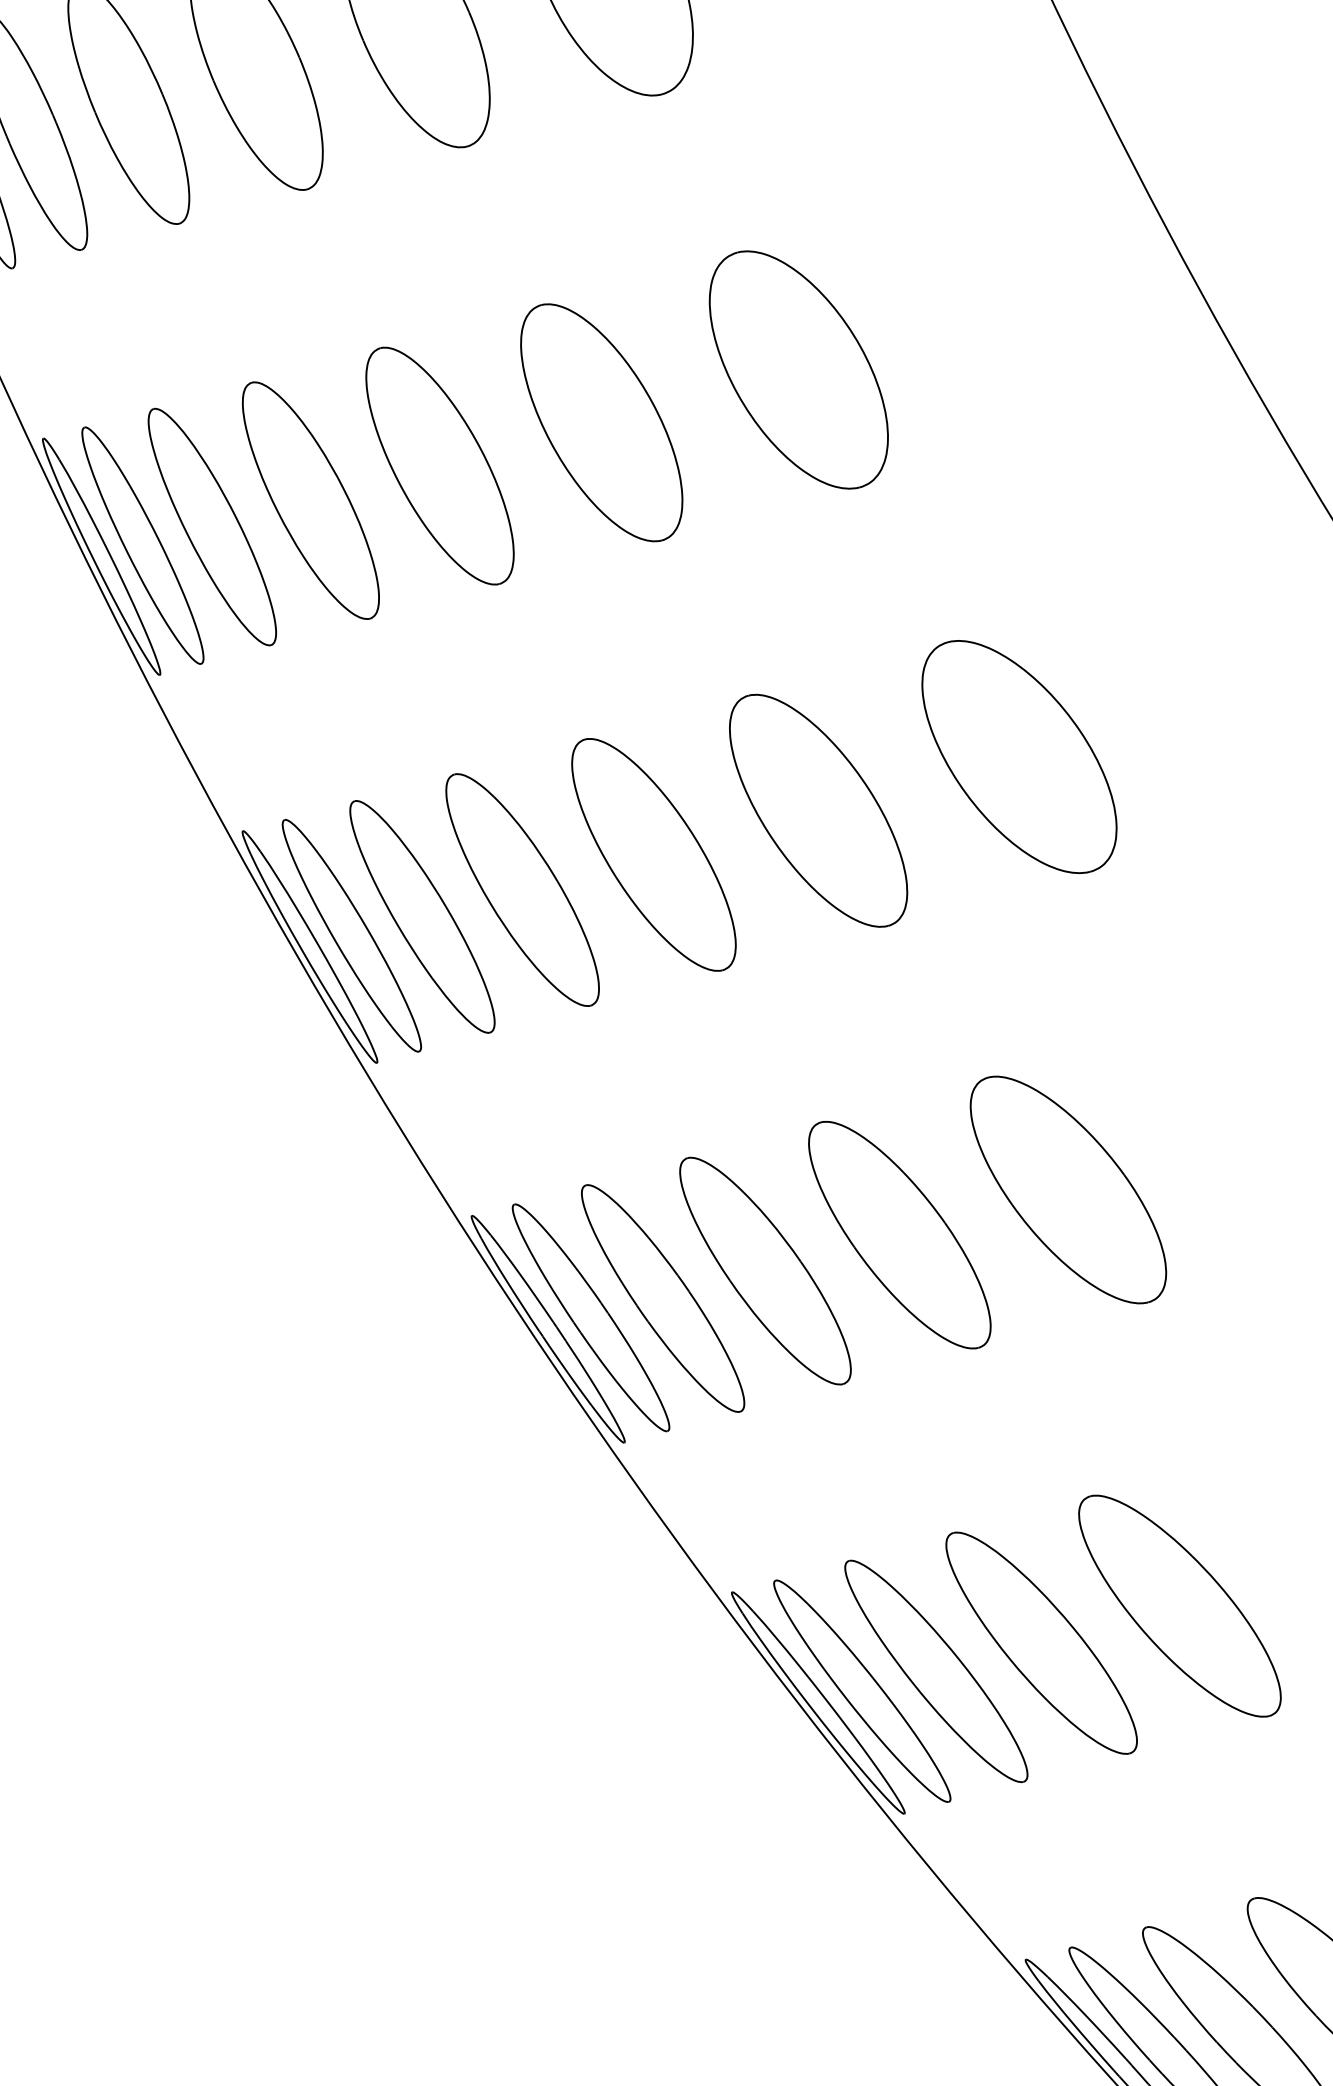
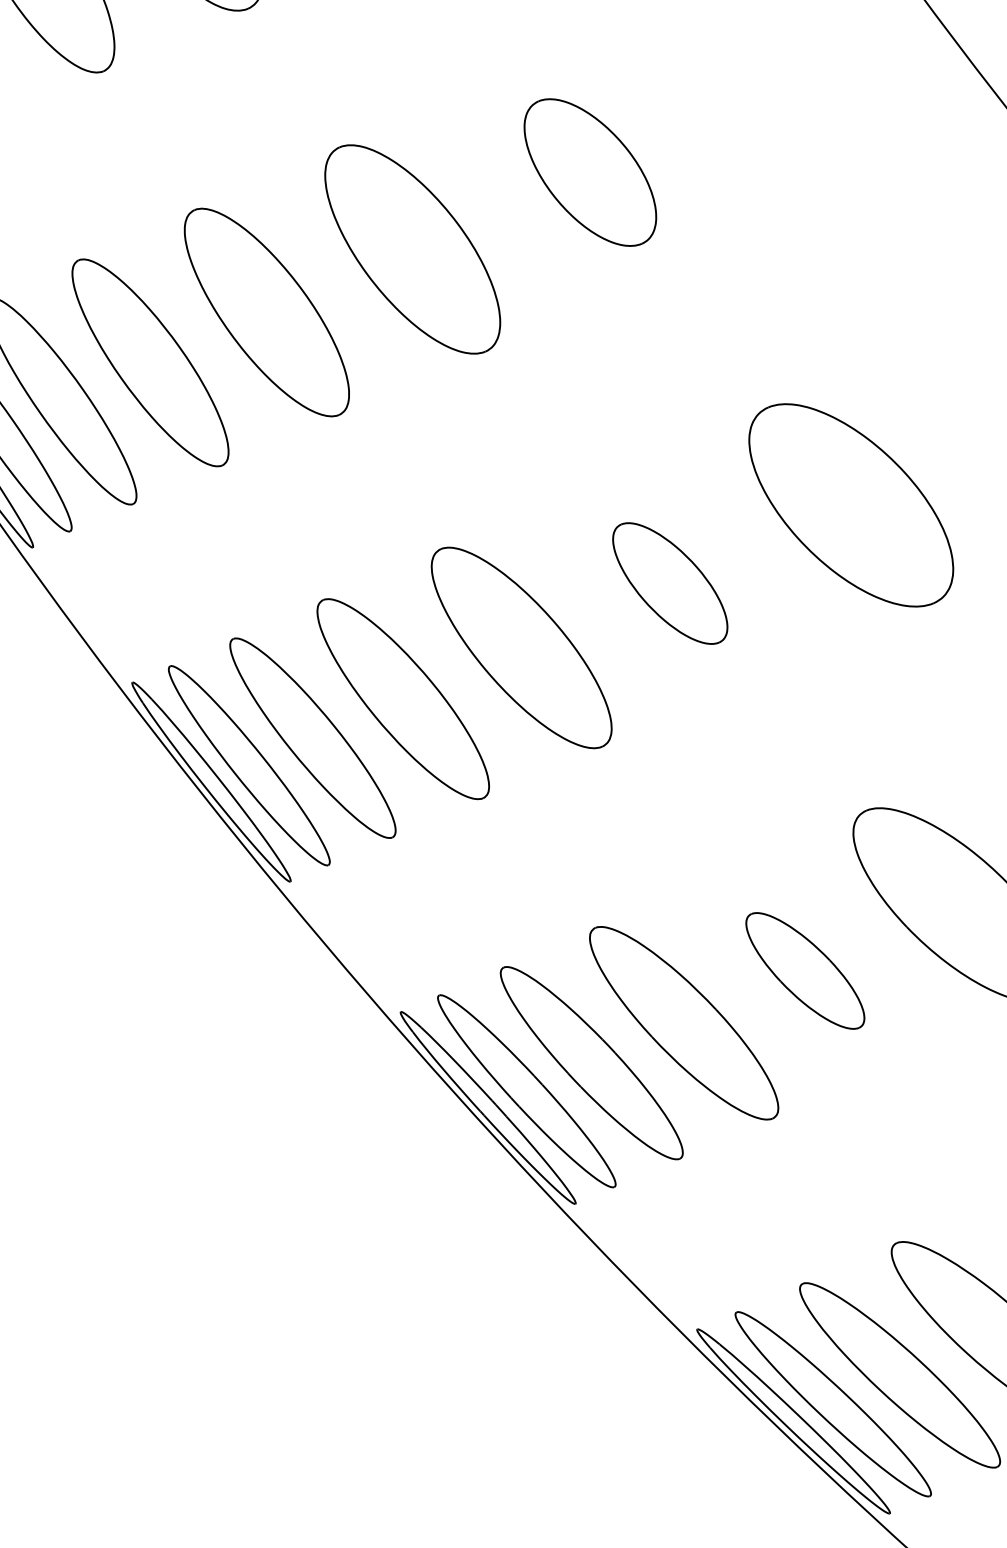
part: (798, 369) -> (590, 172), size x0.7
part: (818, 810) -> (670, 583), size x0.6
part: (899, 1235) -> (805, 971), size x0.6

